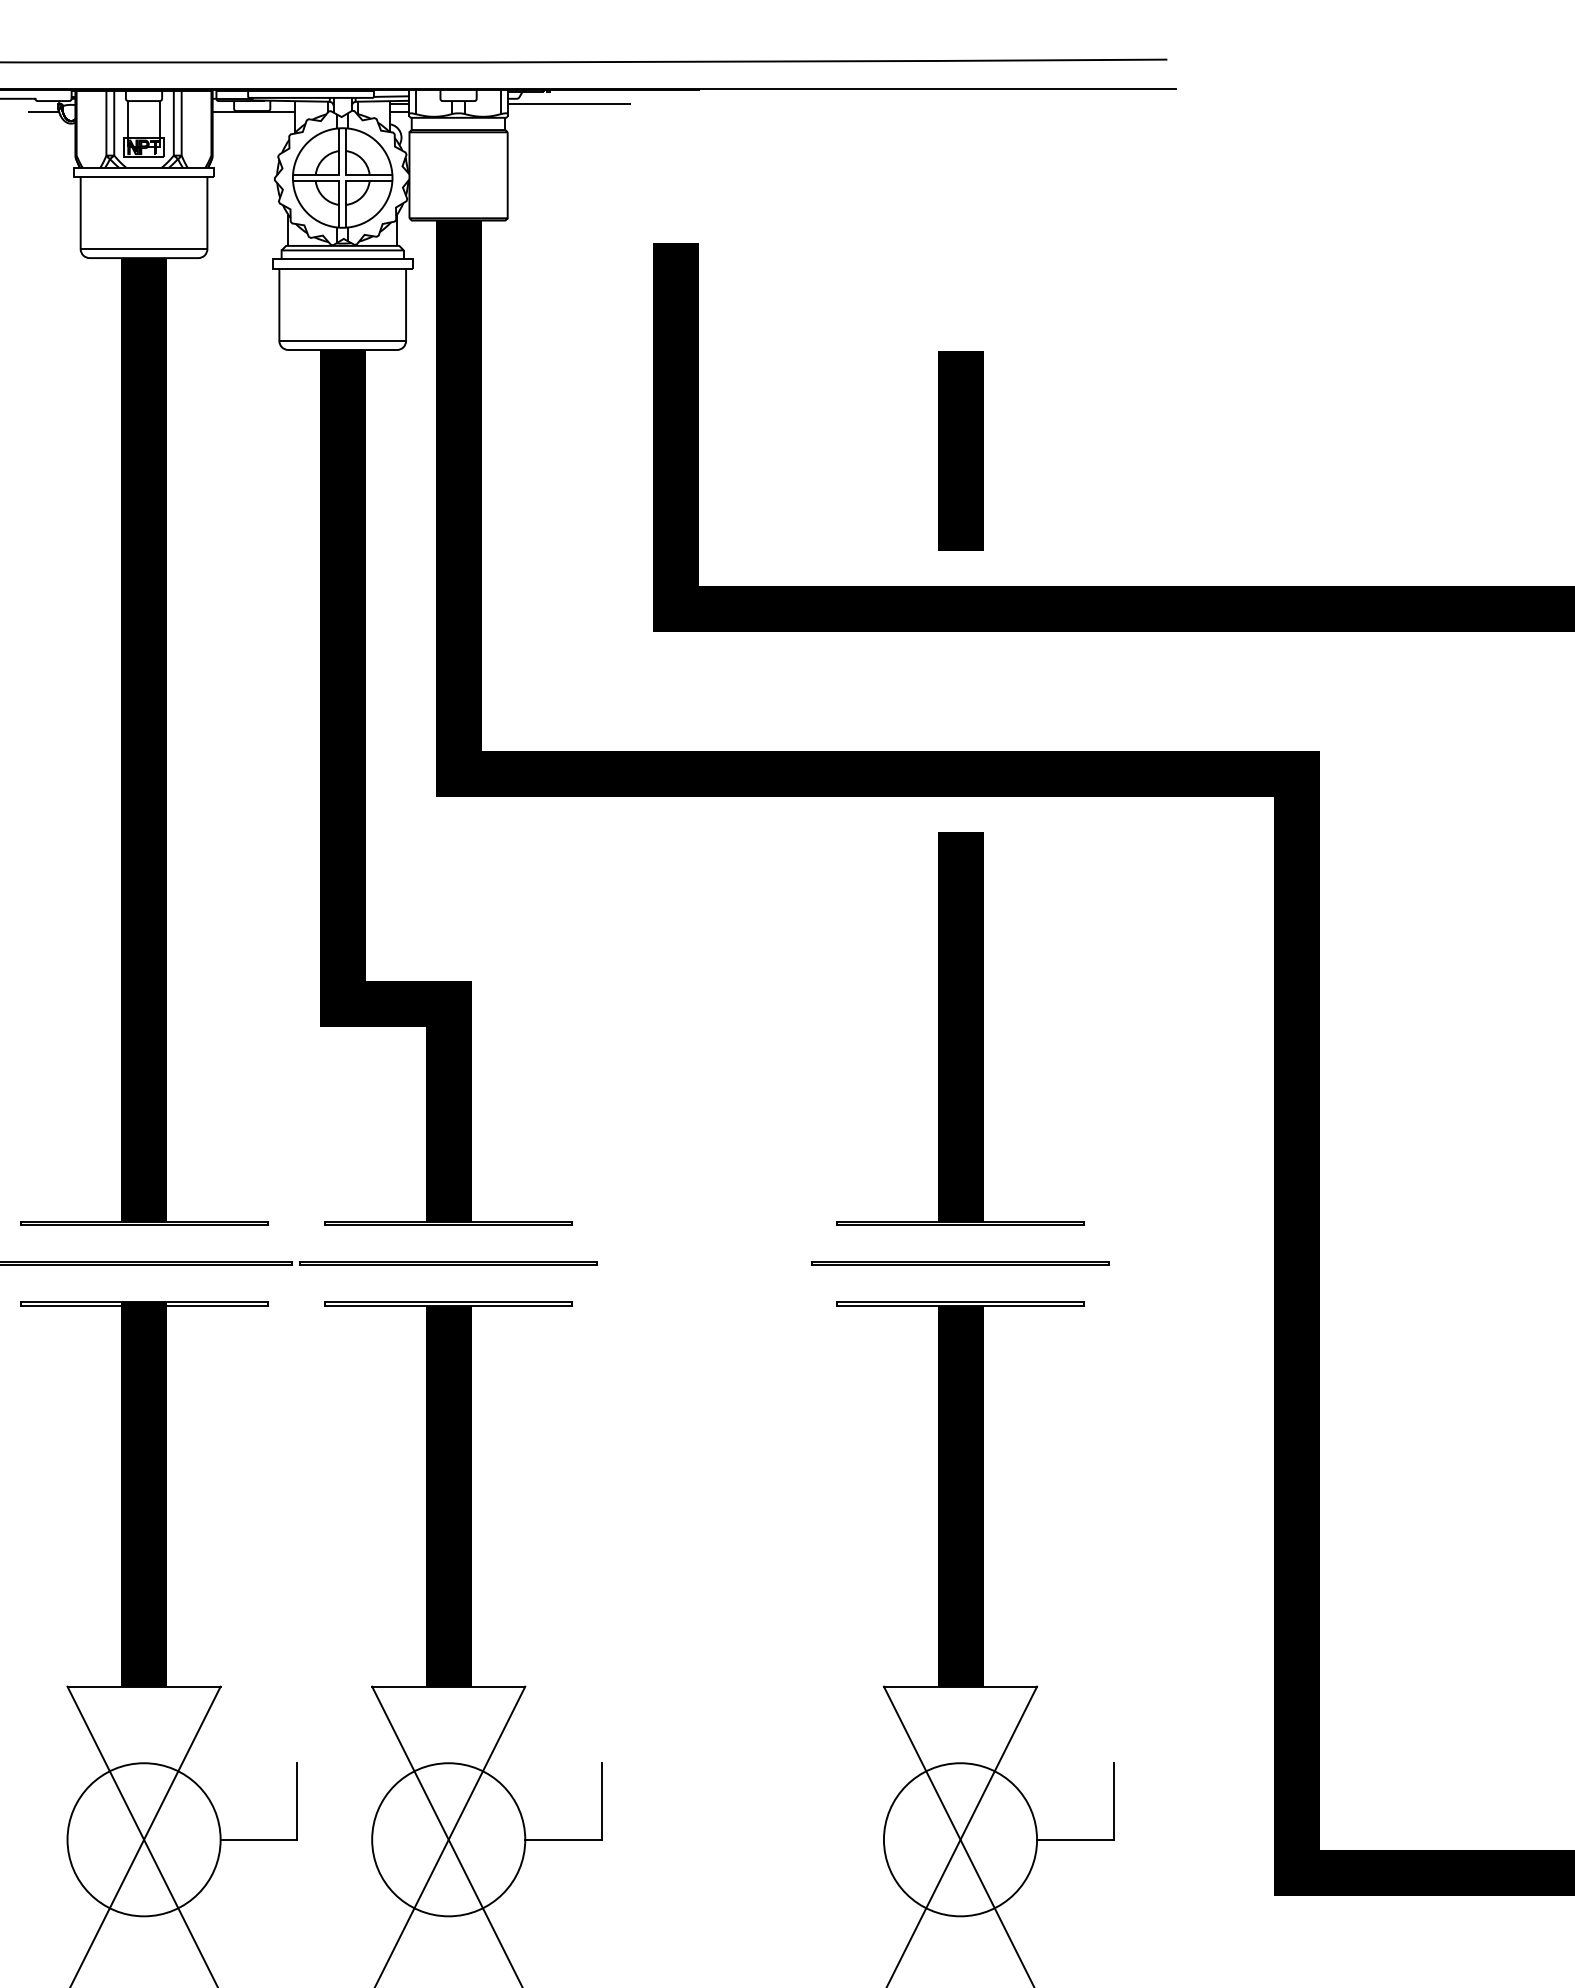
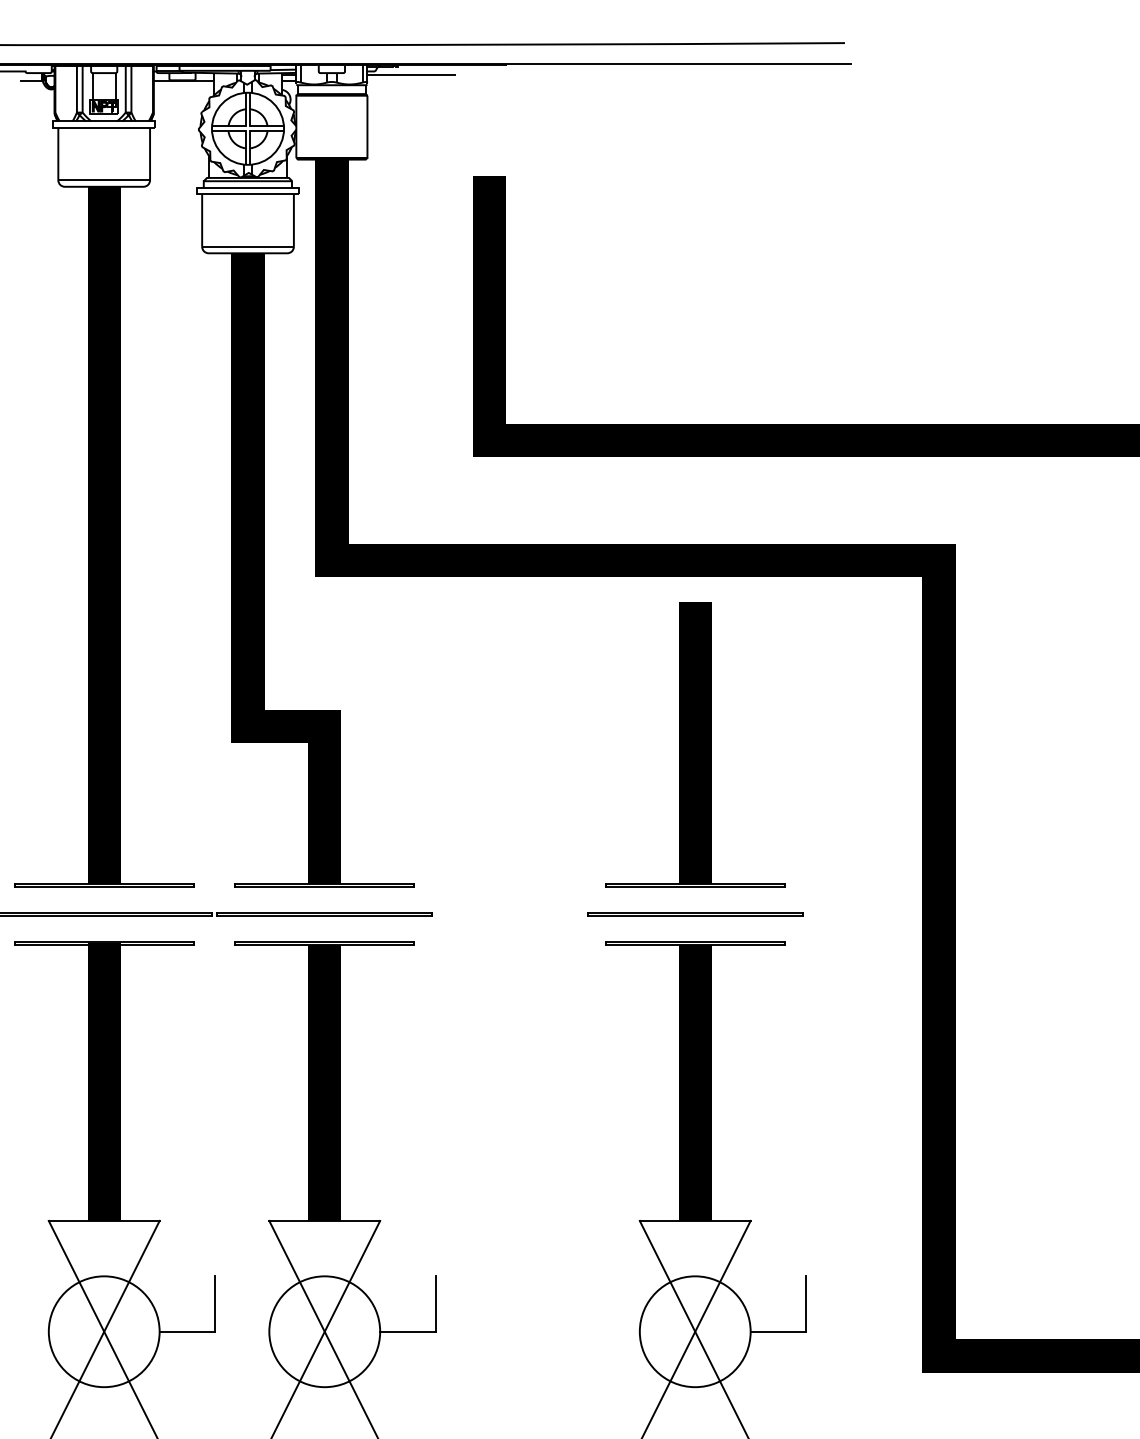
line: (960, 450) -> (695, 326), removed

